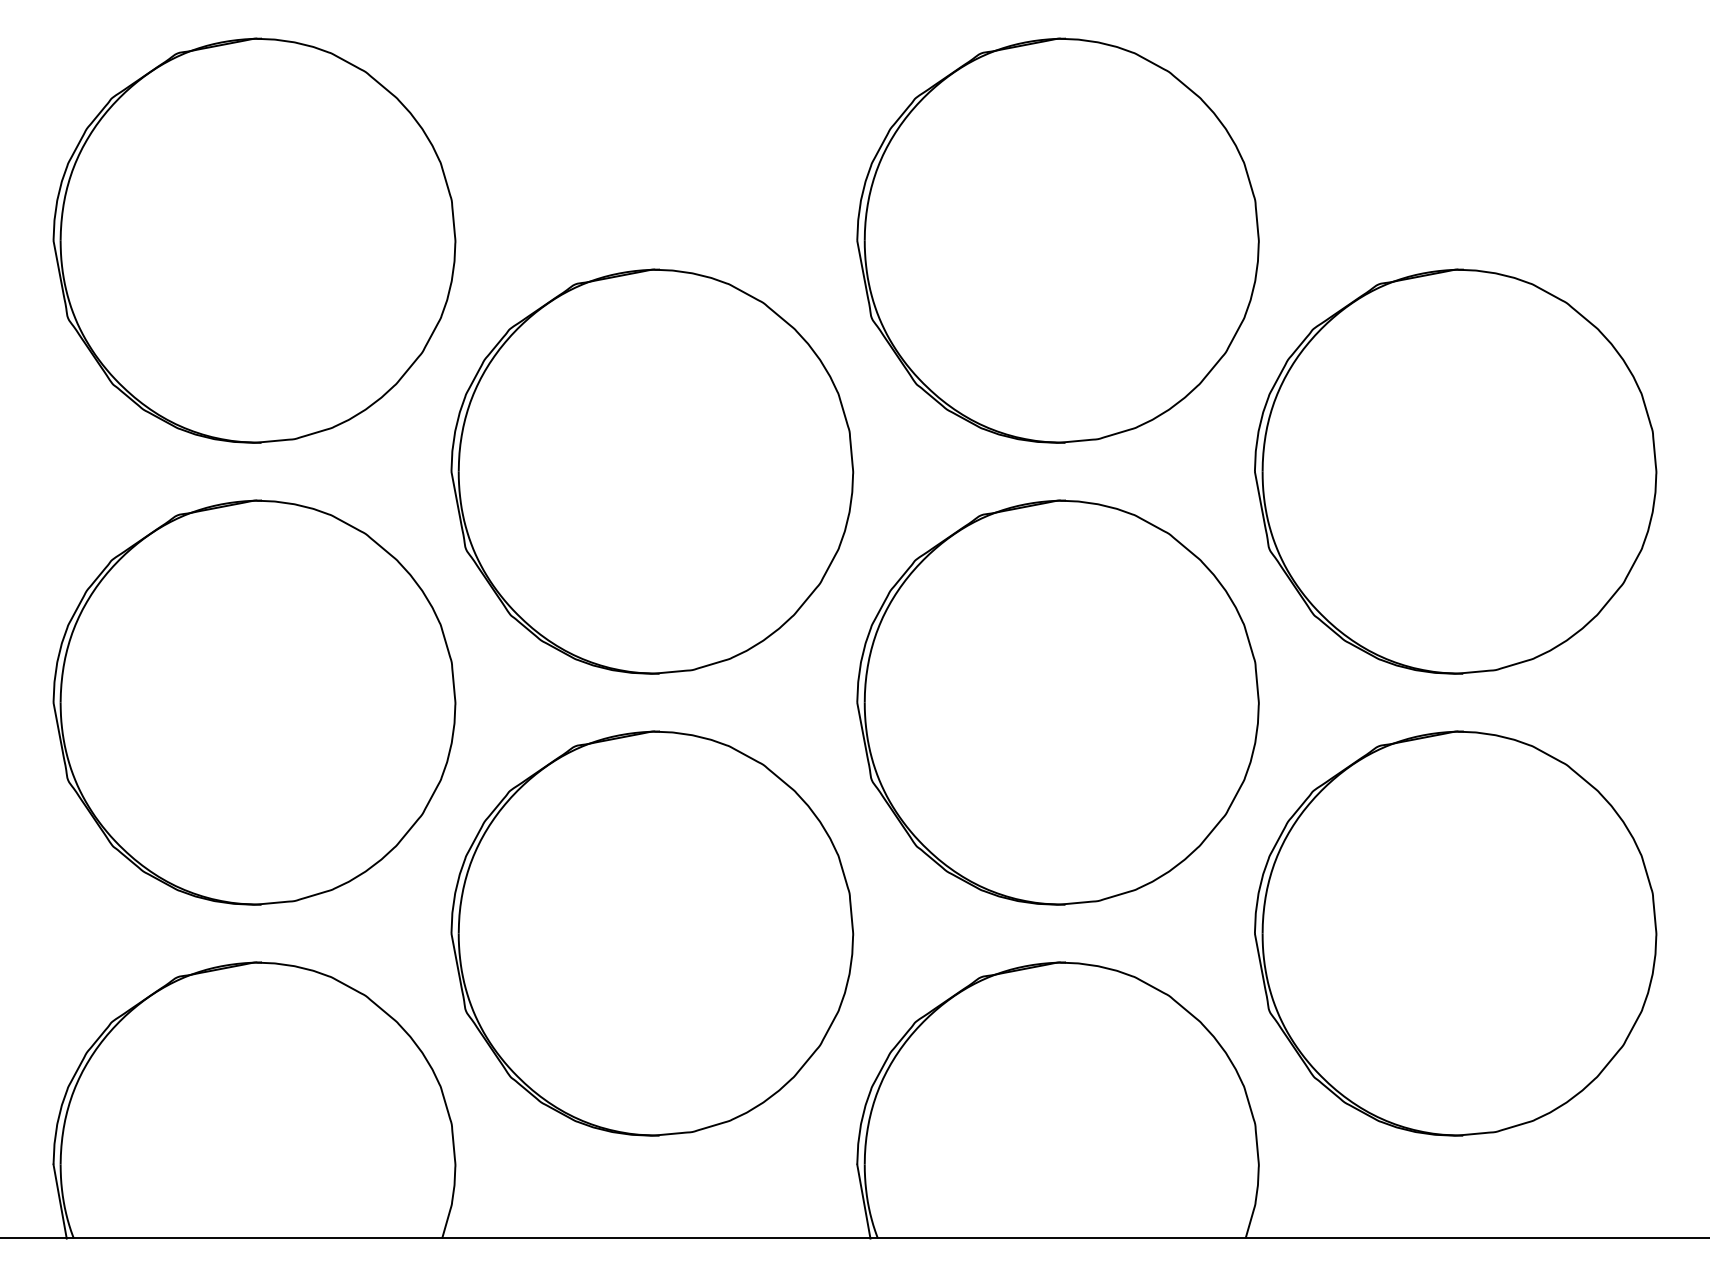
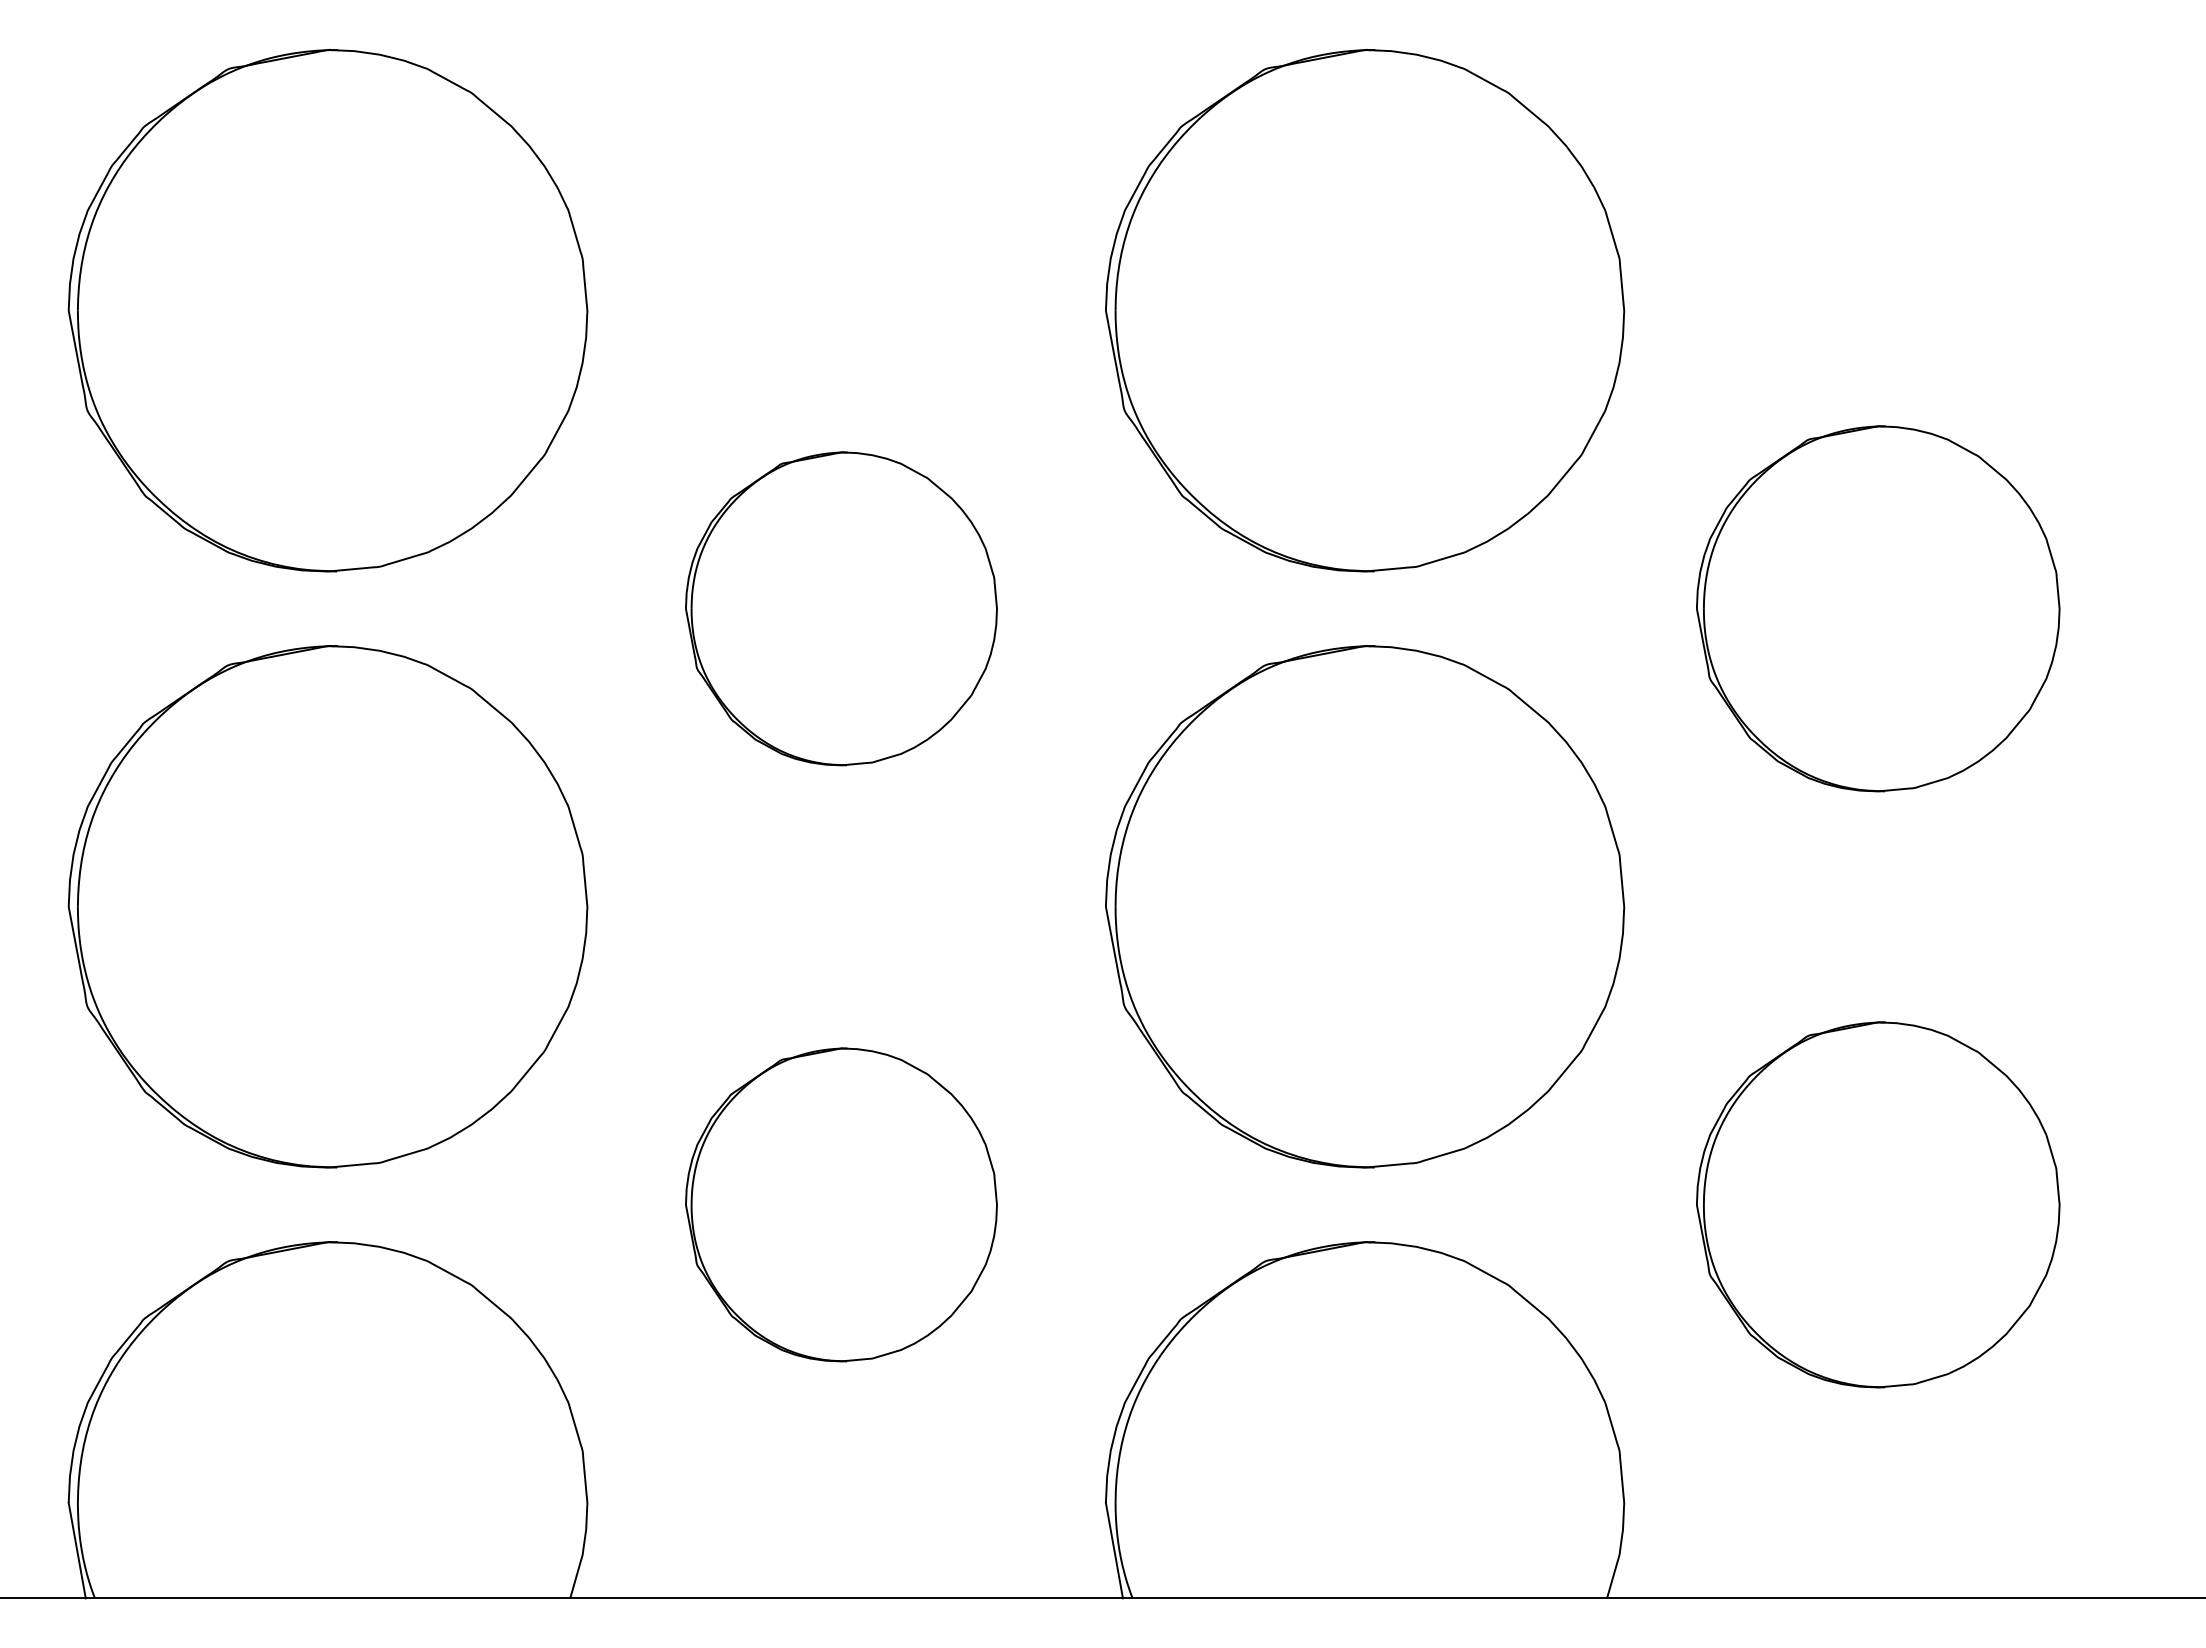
part: (652, 471) -> (841, 608), size x0.6
part: (1455, 471) -> (1878, 608), size x0.7
part: (652, 933) -> (841, 1204), size x0.6
part: (1455, 933) -> (1878, 1204), size x0.7

